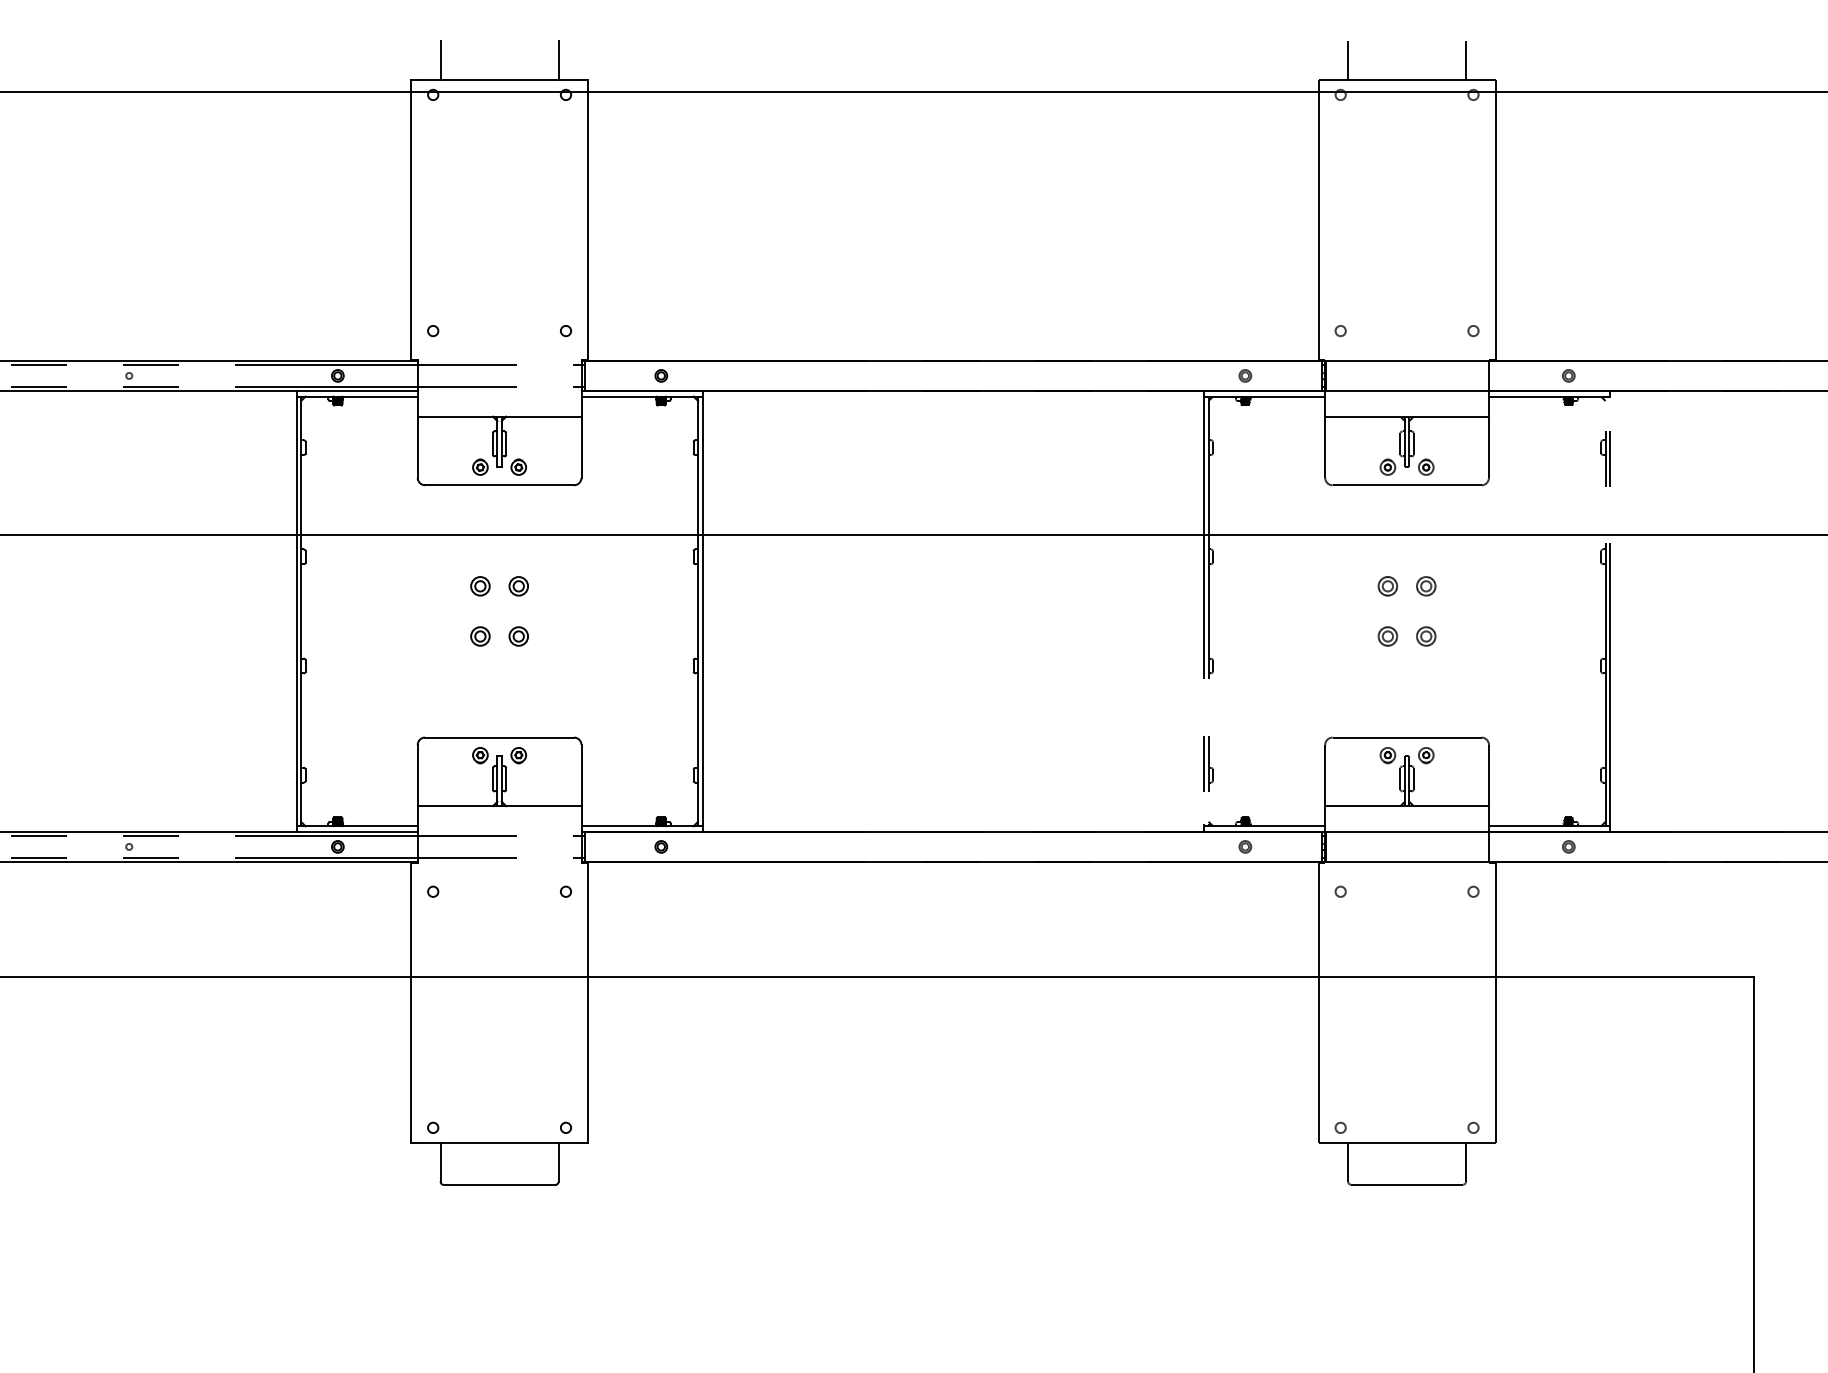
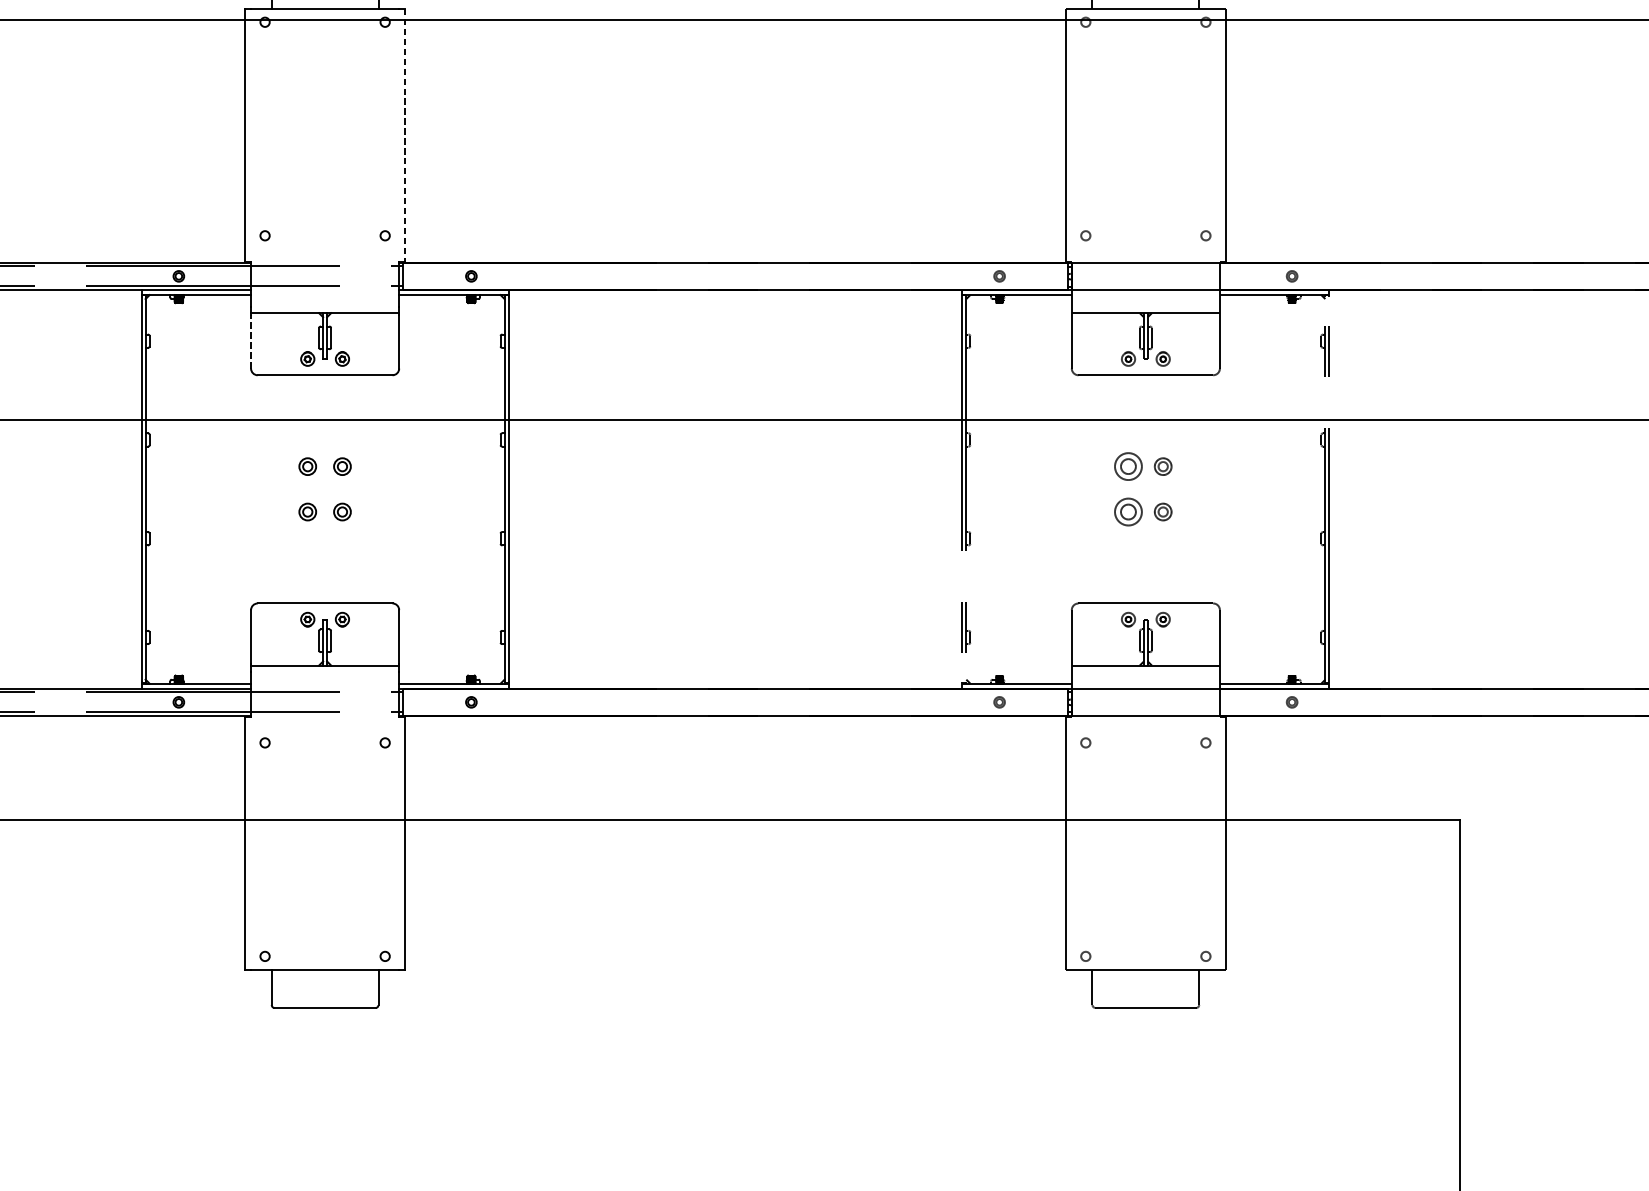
line: (588, 220) -> (405, 135), solid -> dashed
line: (417, 448) -> (250, 342), solid -> dashed
part: (1387, 586) -> (1128, 466), size x1.6
part: (1387, 636) -> (1128, 512), size x1.6

